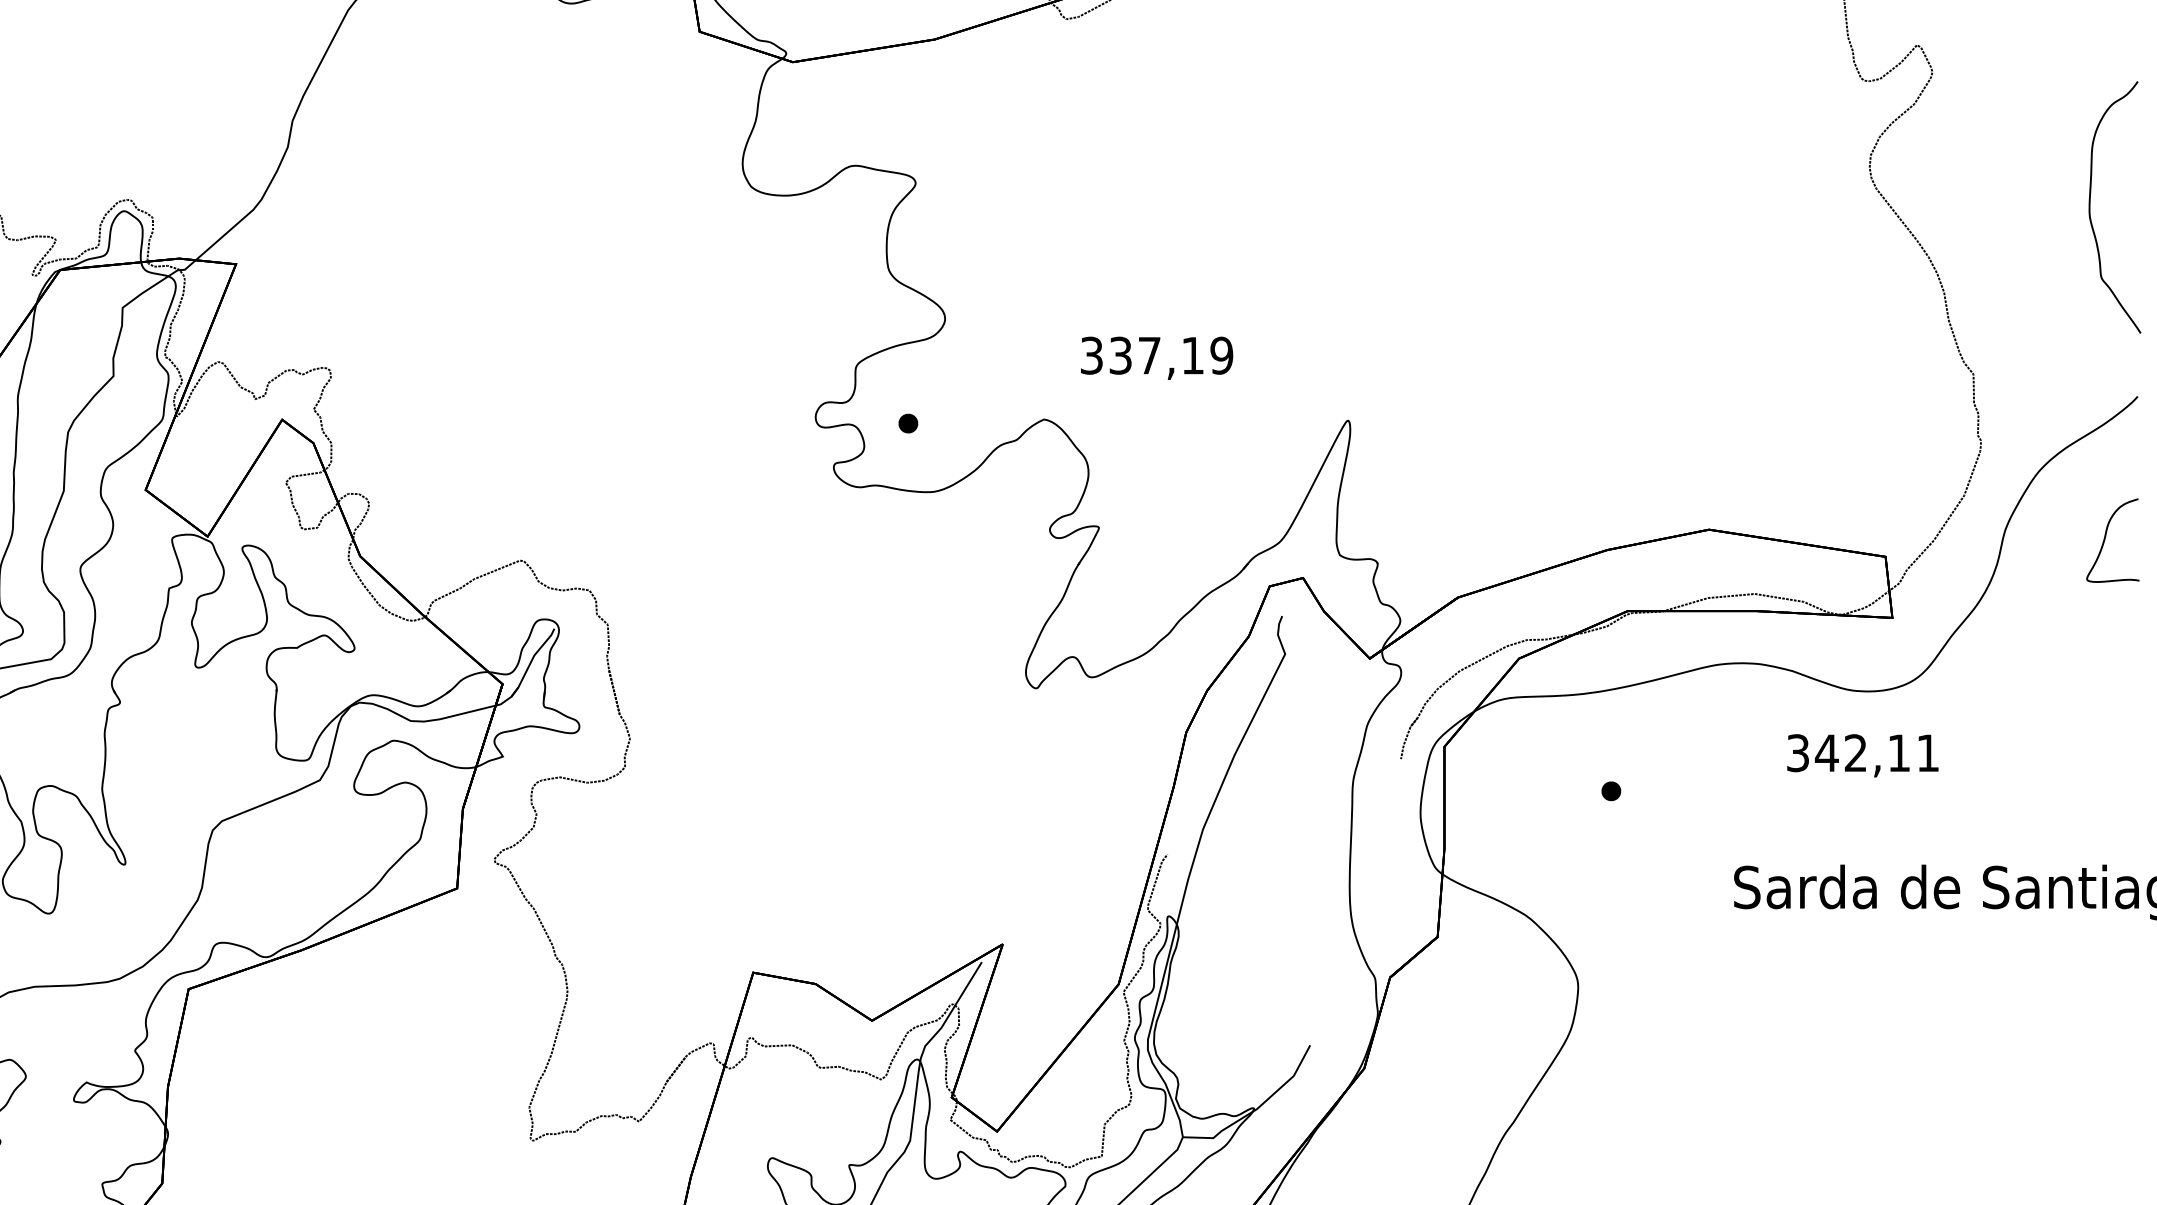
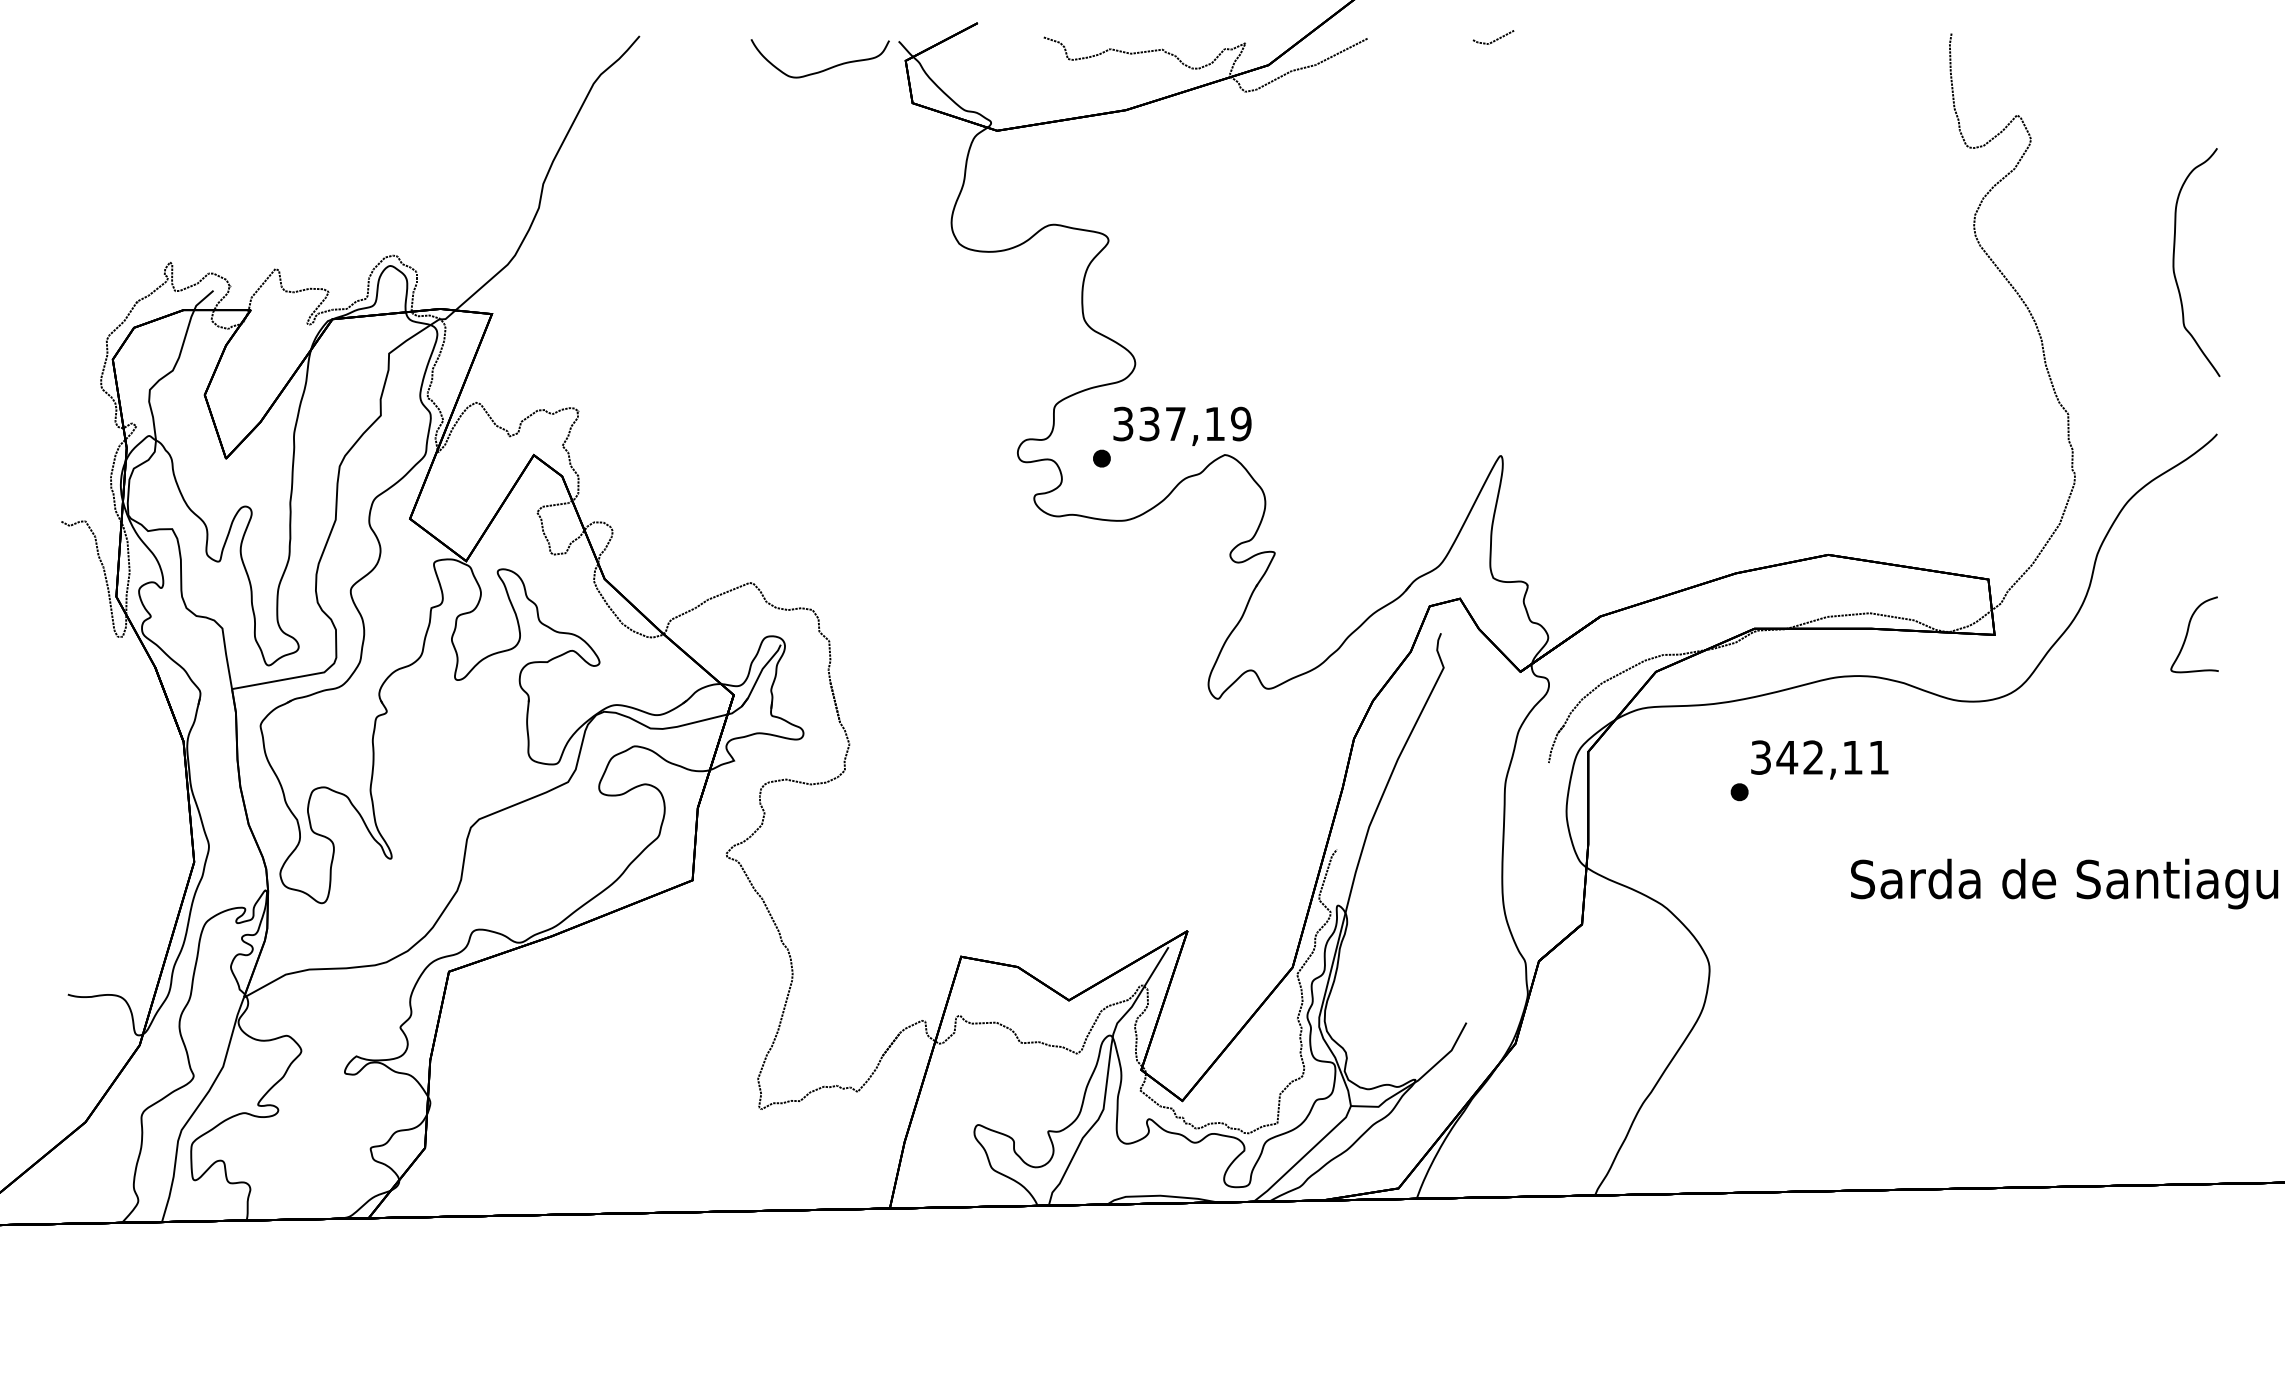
text: (1157, 357) -> (1182, 425), moved
part: (2106, 538) -> (2188, 632), moved
text: (1862, 755) -> (1819, 759), moved

